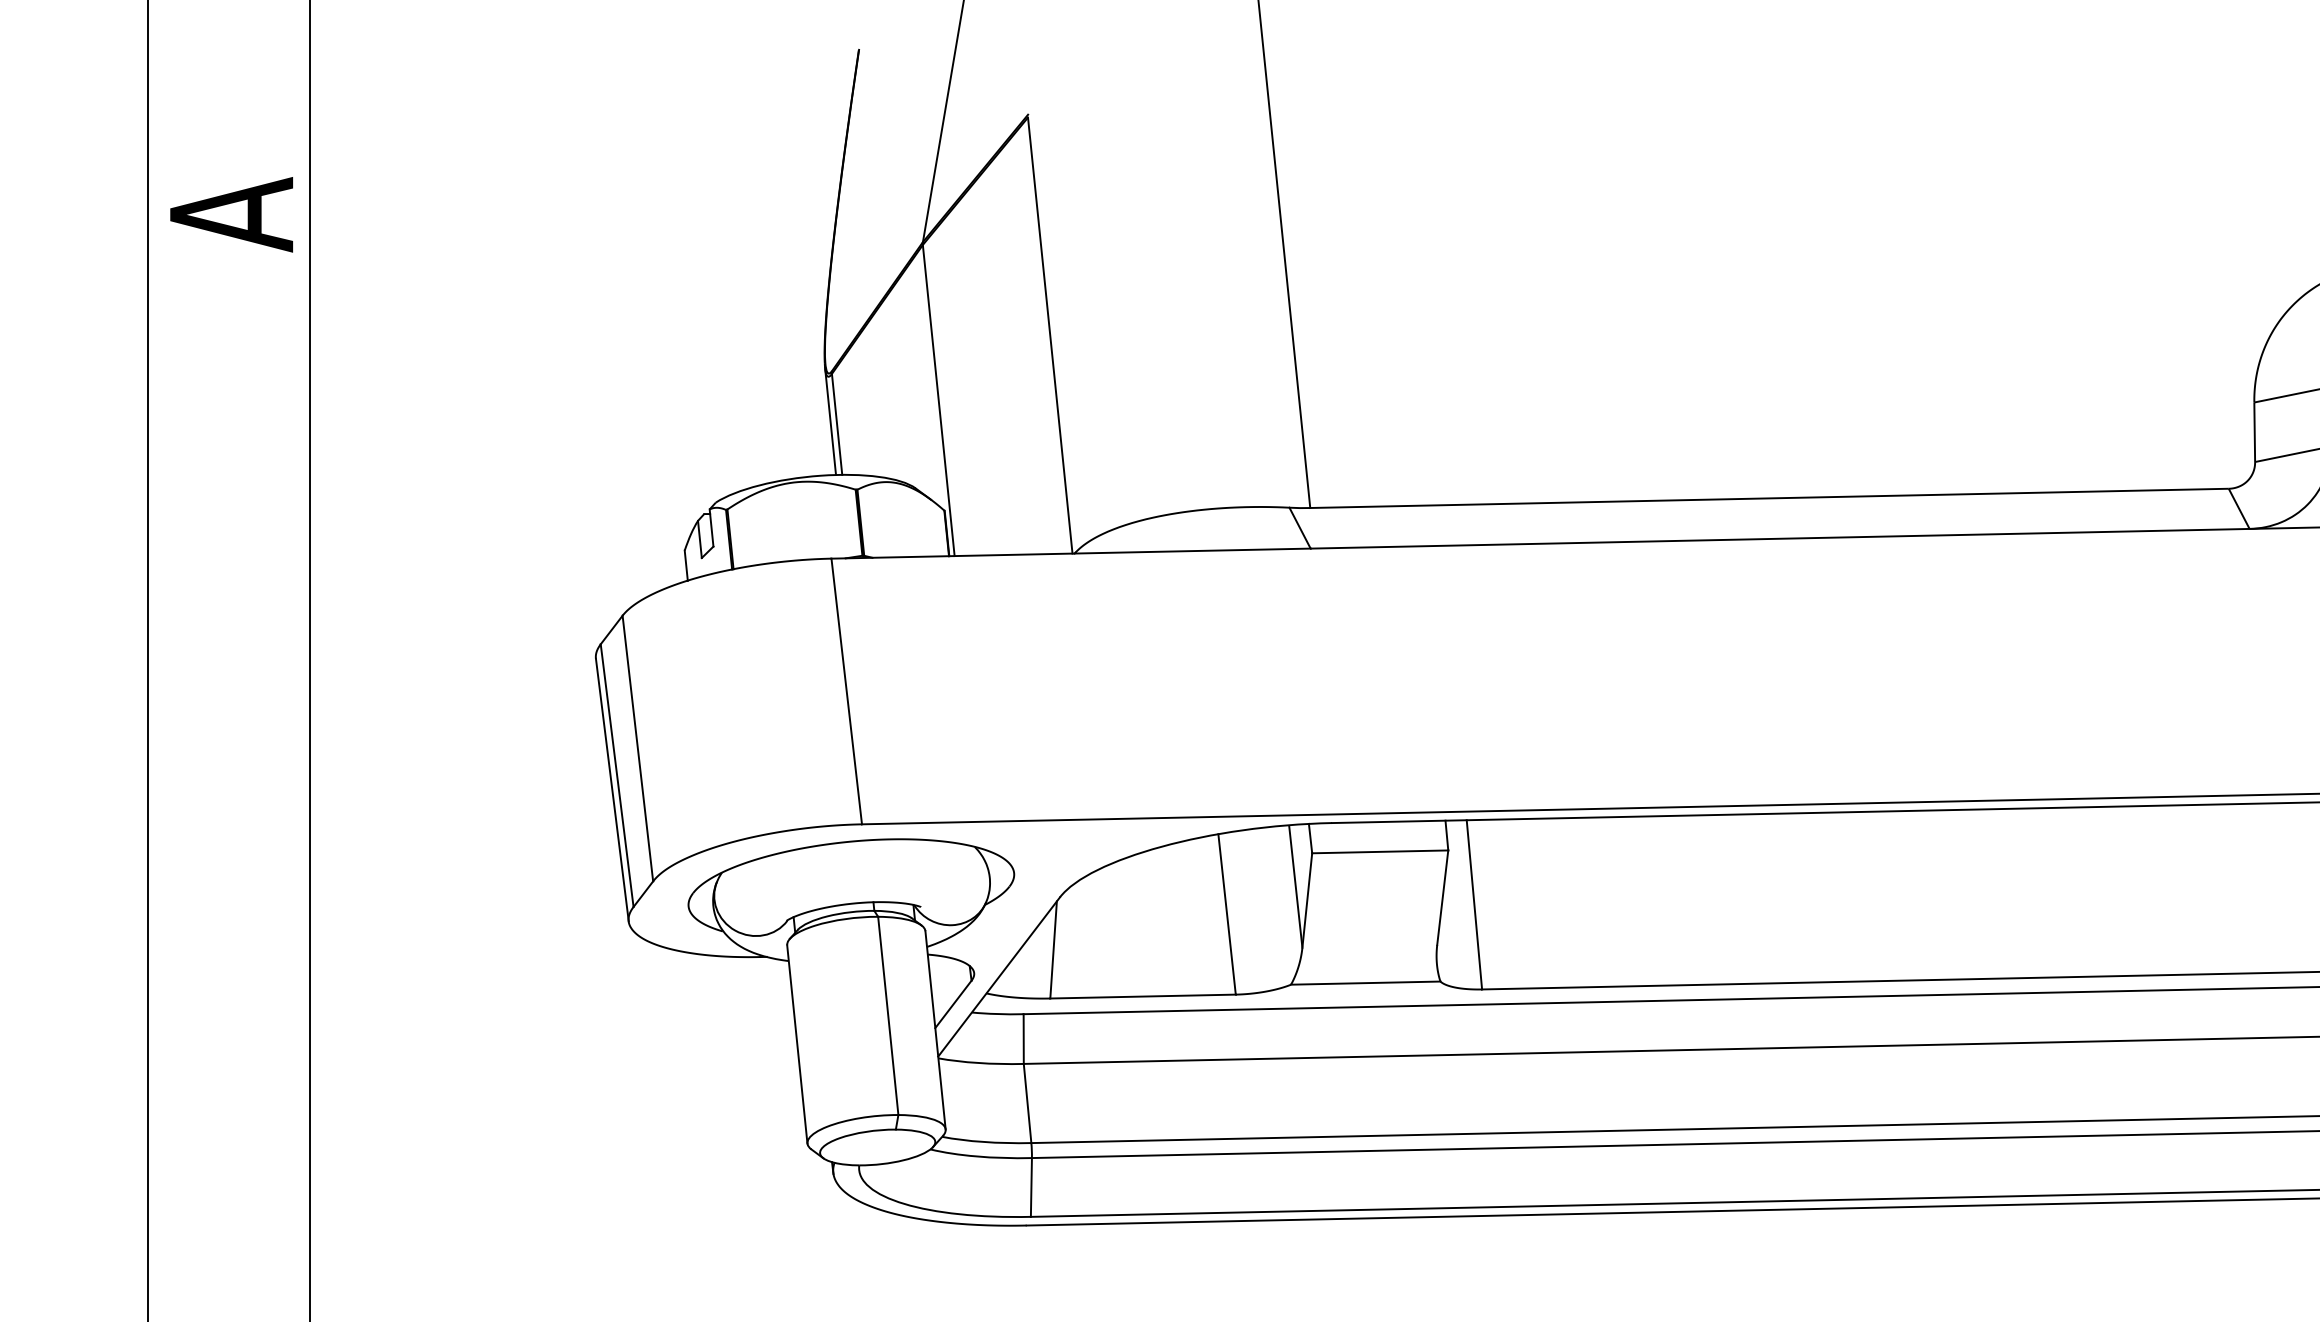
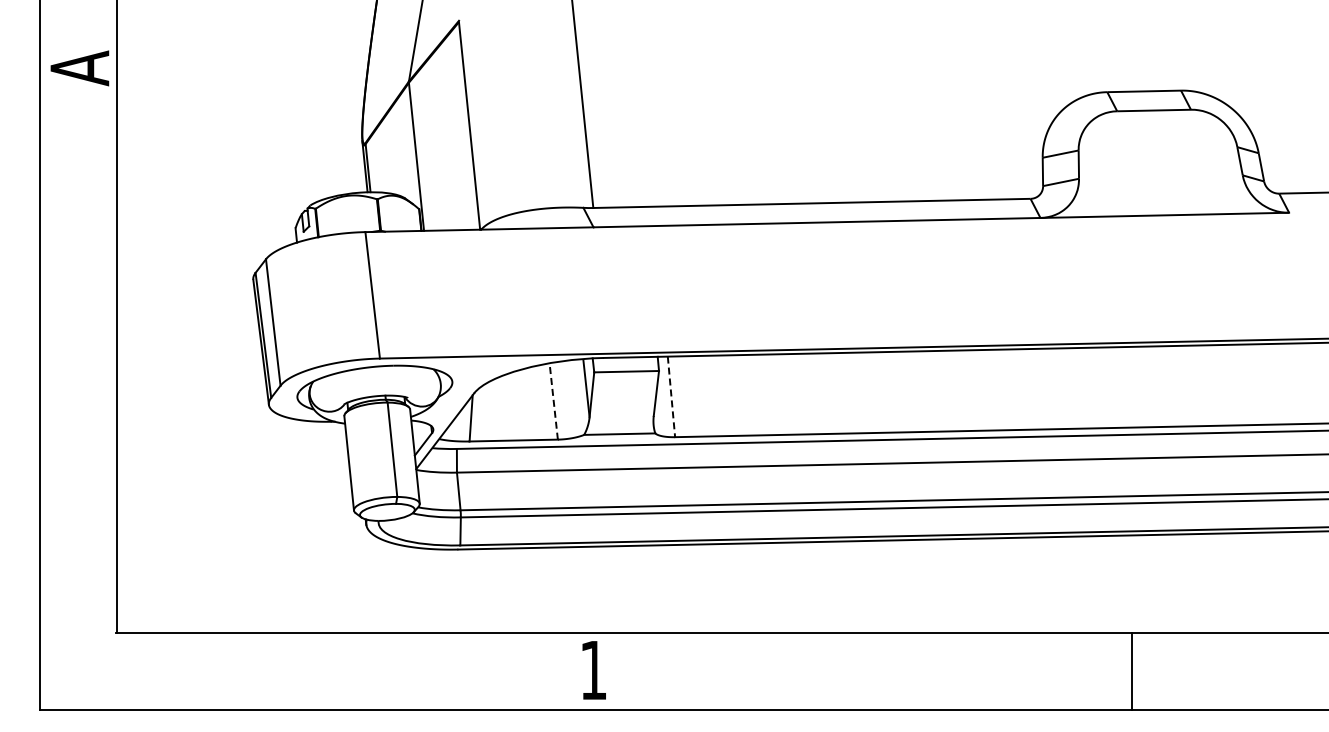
line: (1474, 906) -> (671, 397), solid -> dashed
line: (1226, 912) -> (553, 400), solid -> dashed

